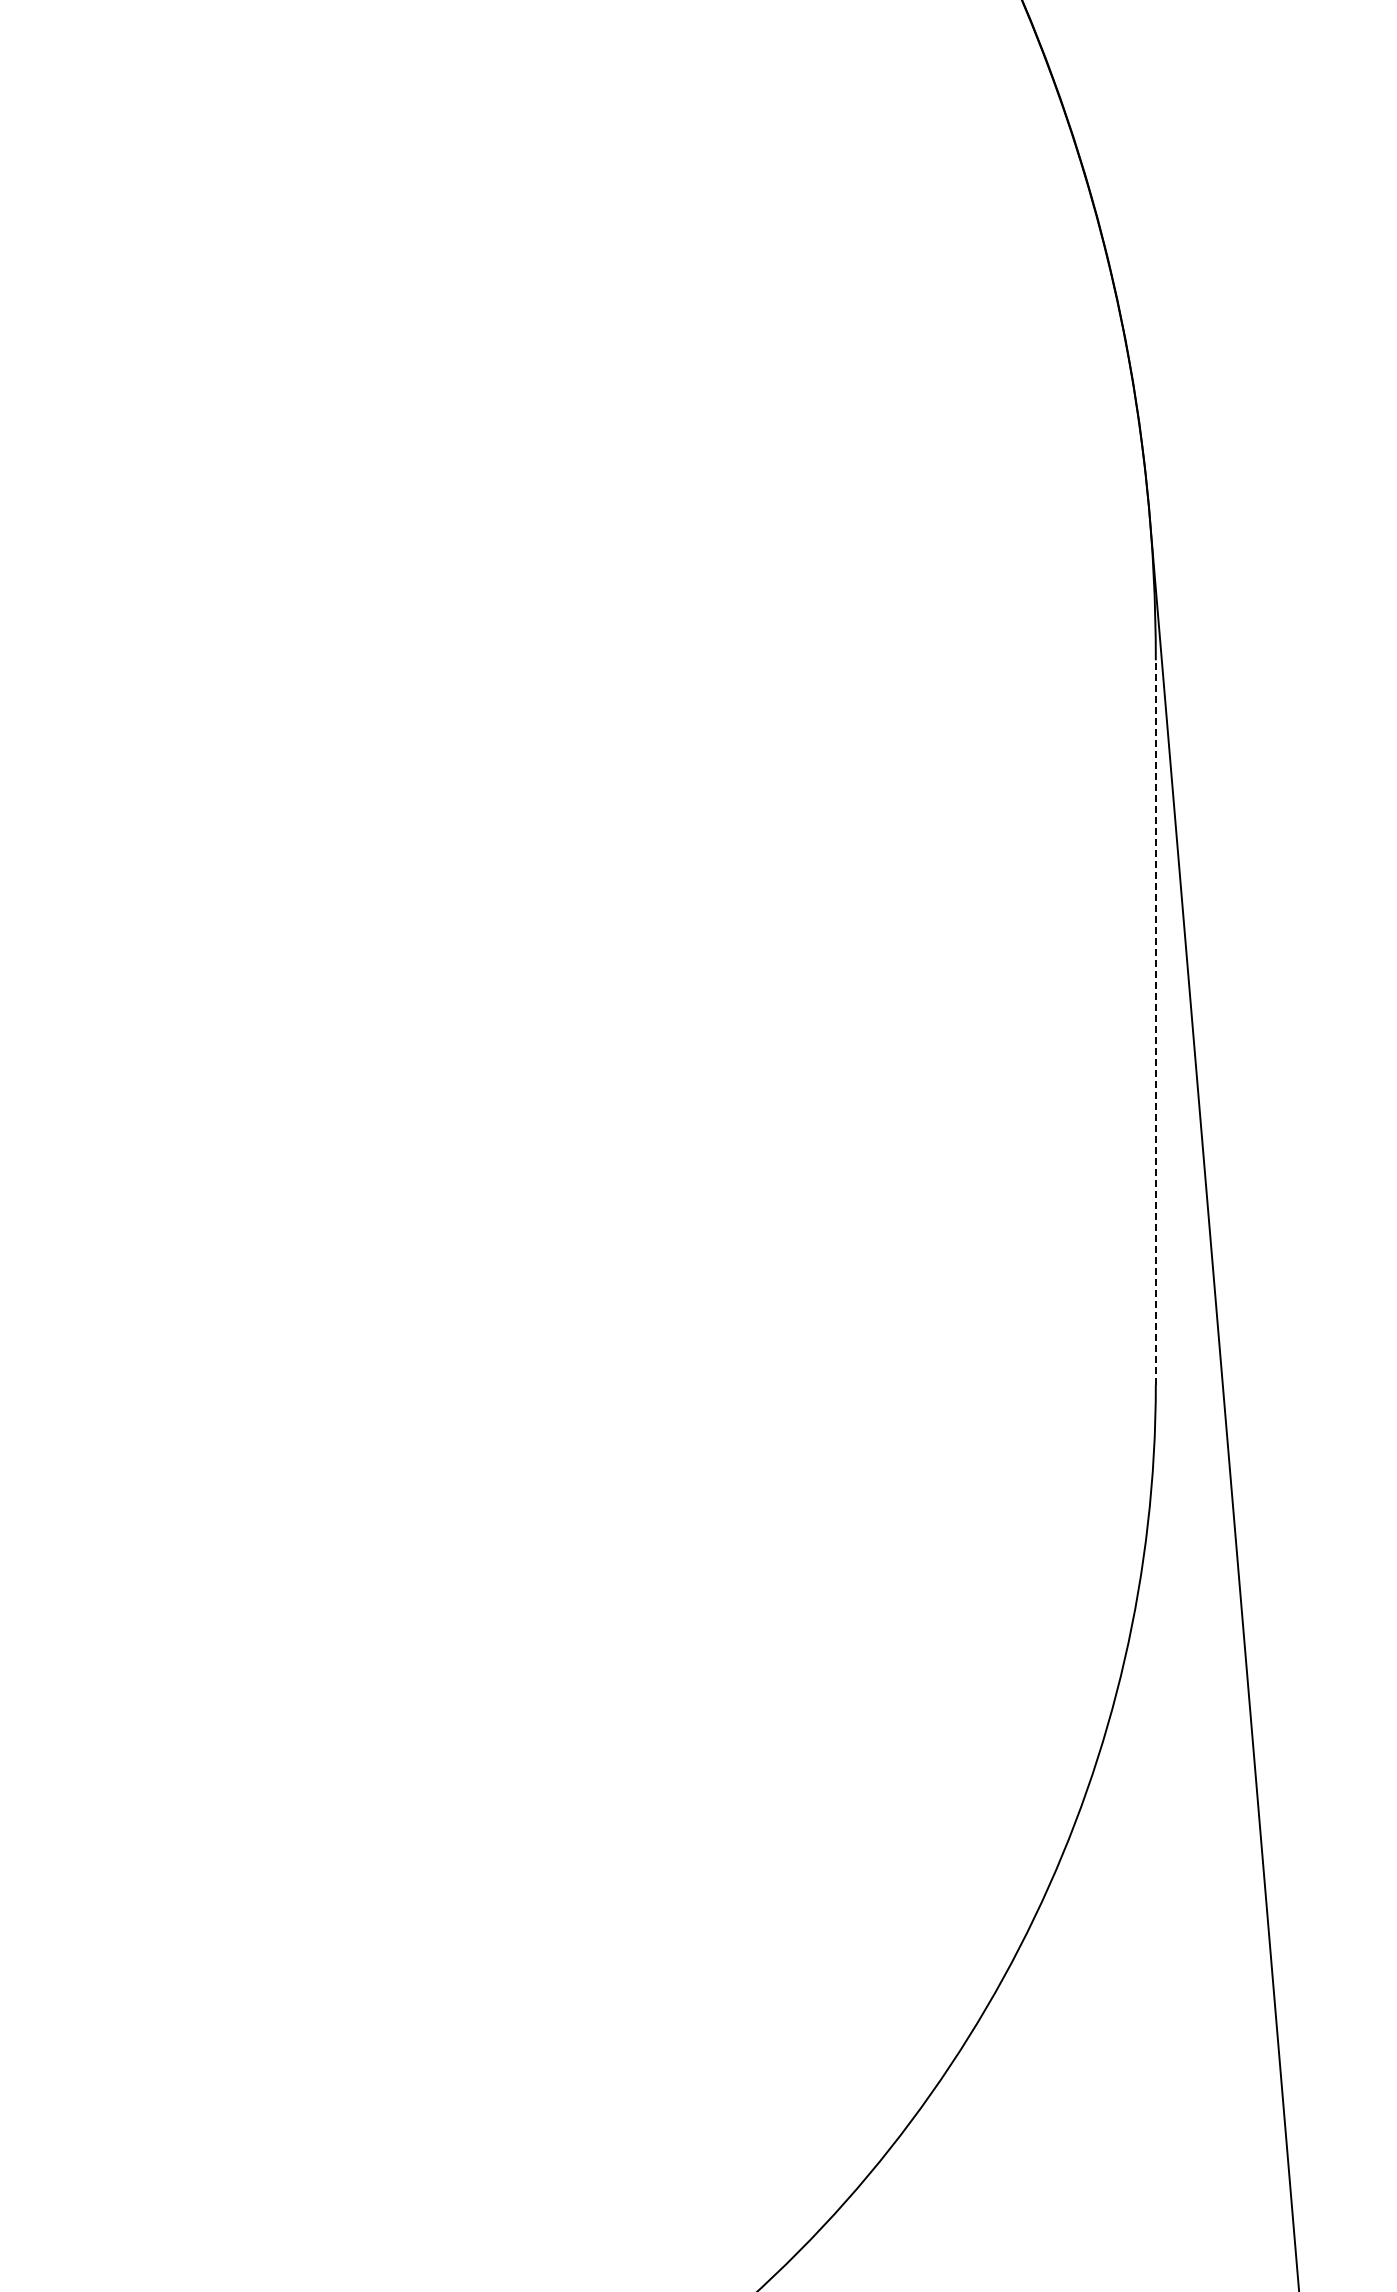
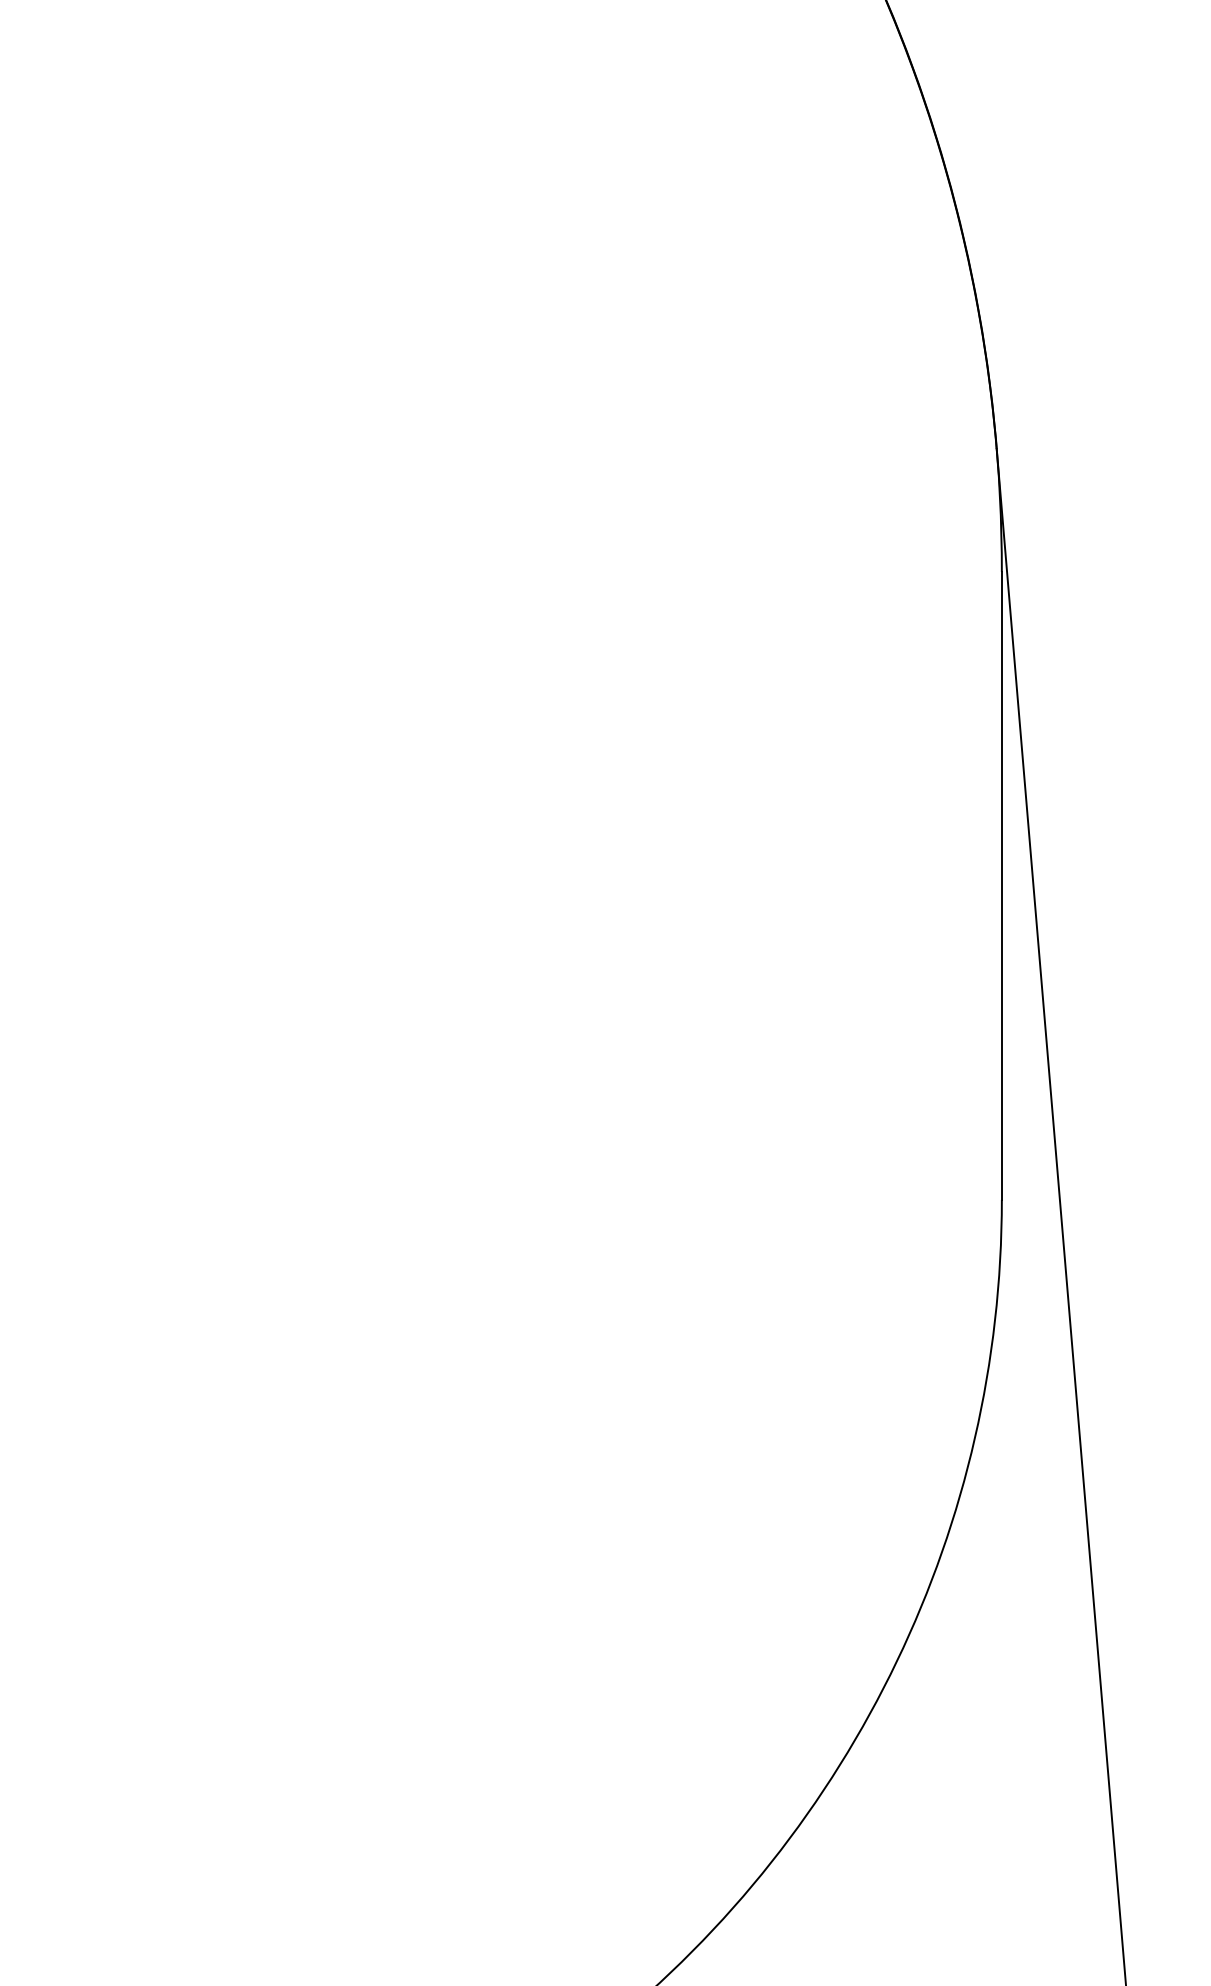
line: (1155, 1022) -> (1001, 885), dashed -> solid

